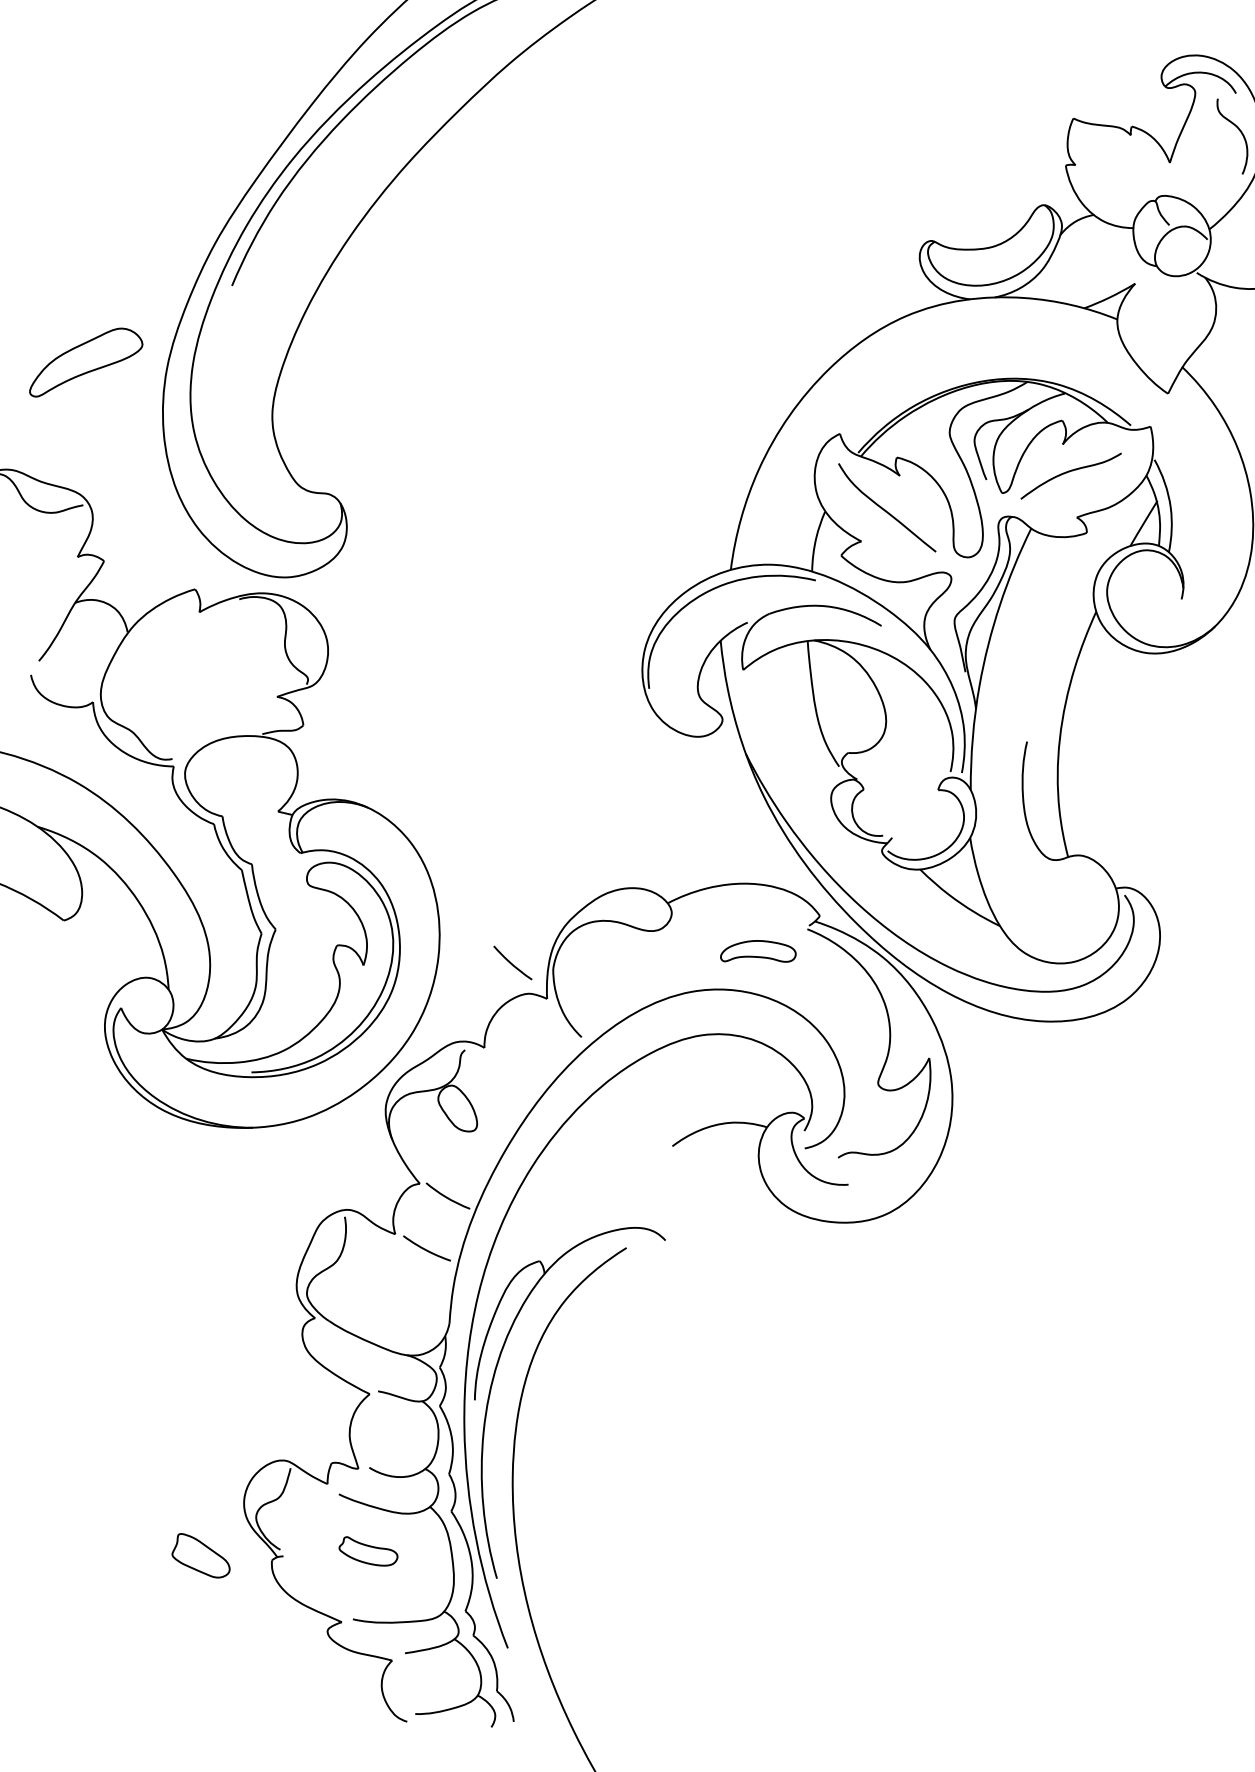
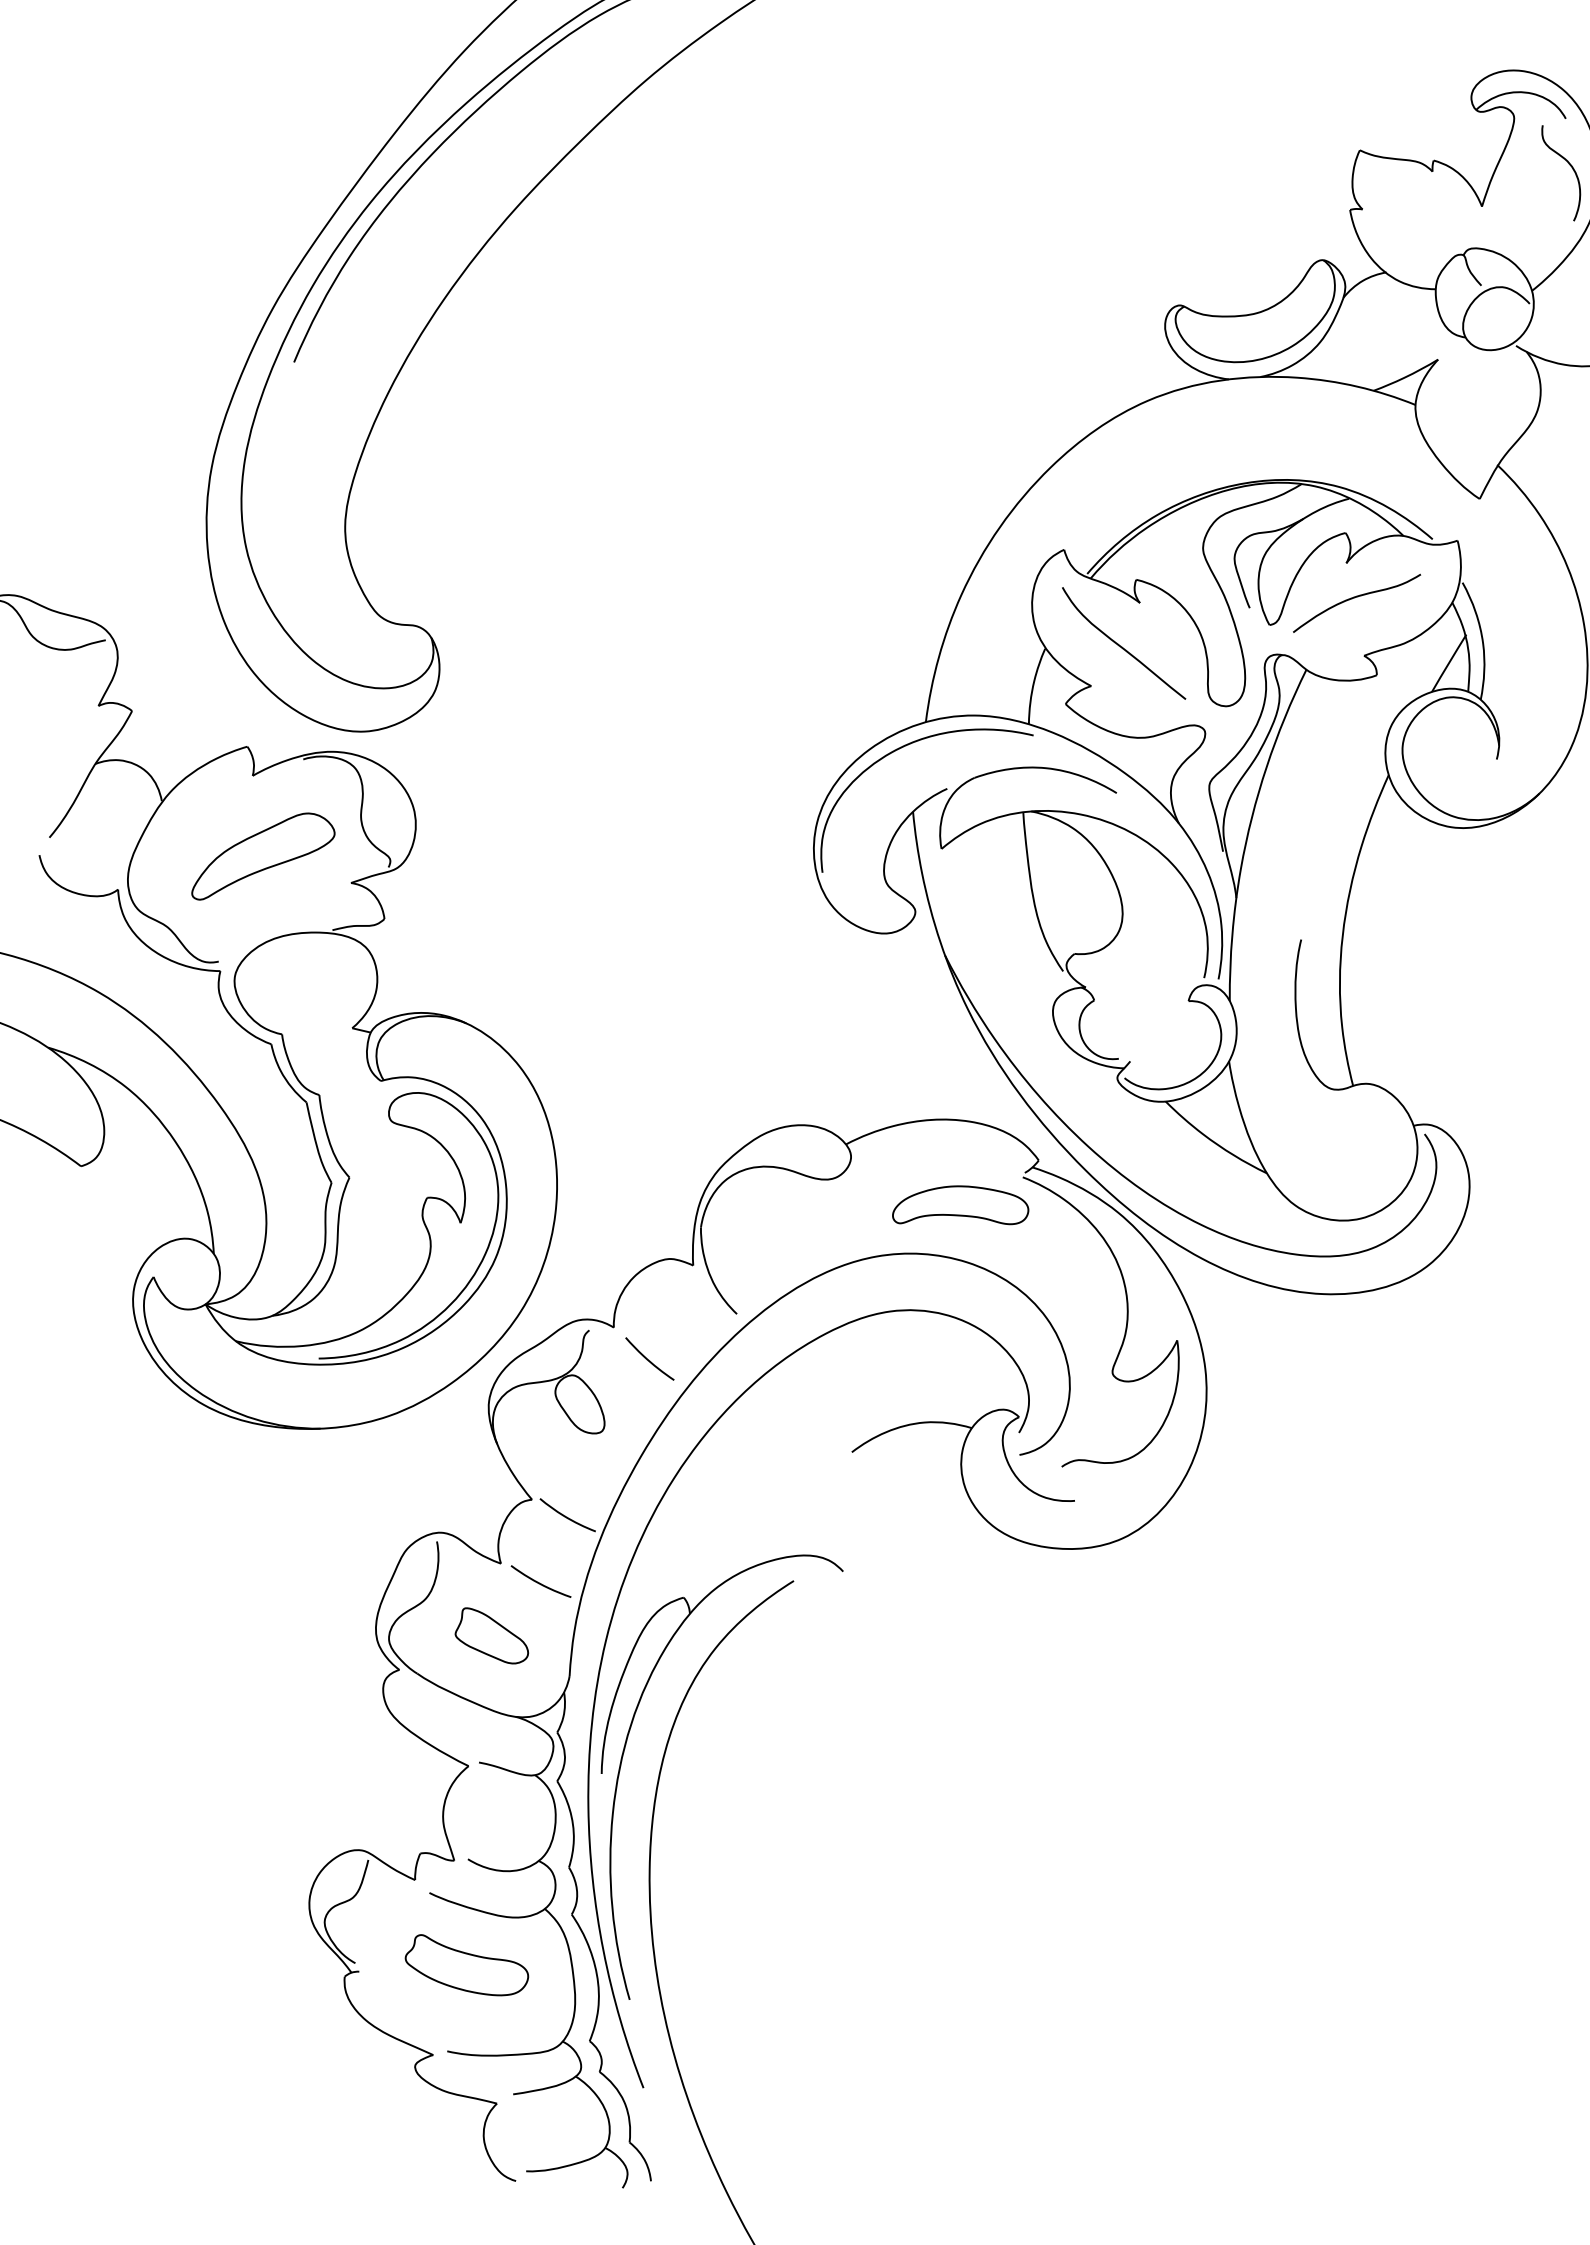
part: (86, 362) -> (263, 856), moved
part: (758, 951) -> (960, 1205), size x1.43
curve: (511, 963) -> (648, 1359), moved
part: (368, 1551) -> (466, 1965), size x1.67
part: (200, 1555) -> (491, 1635), moved

